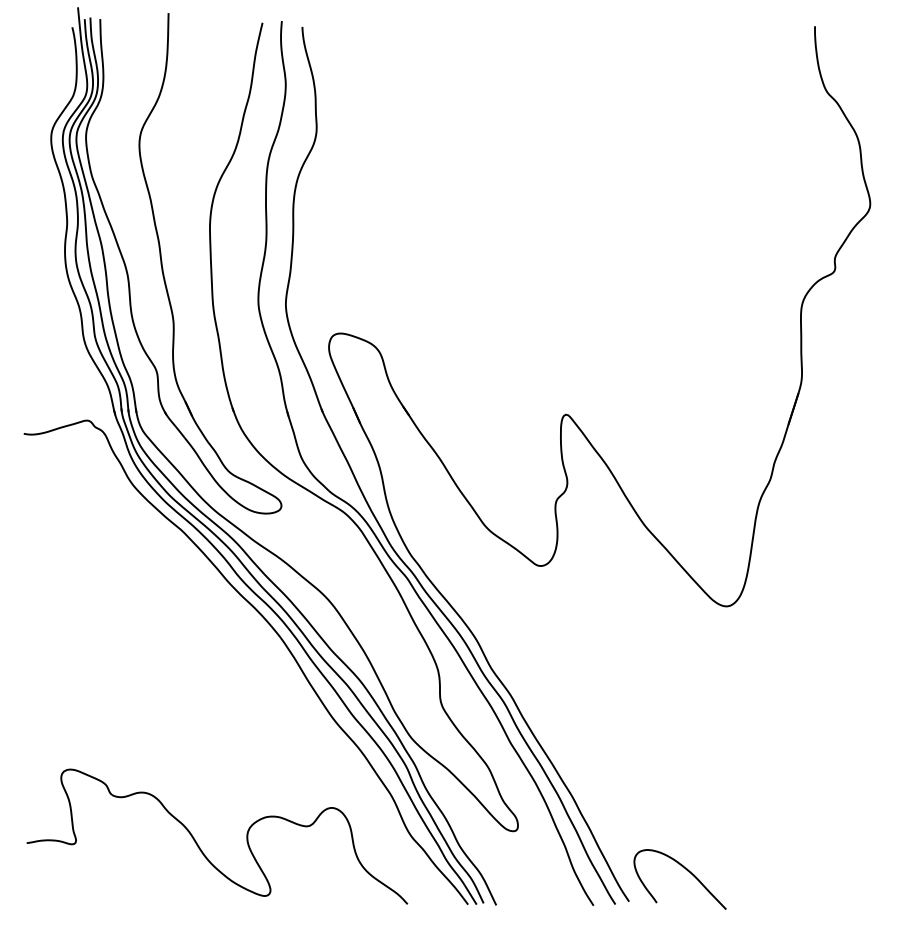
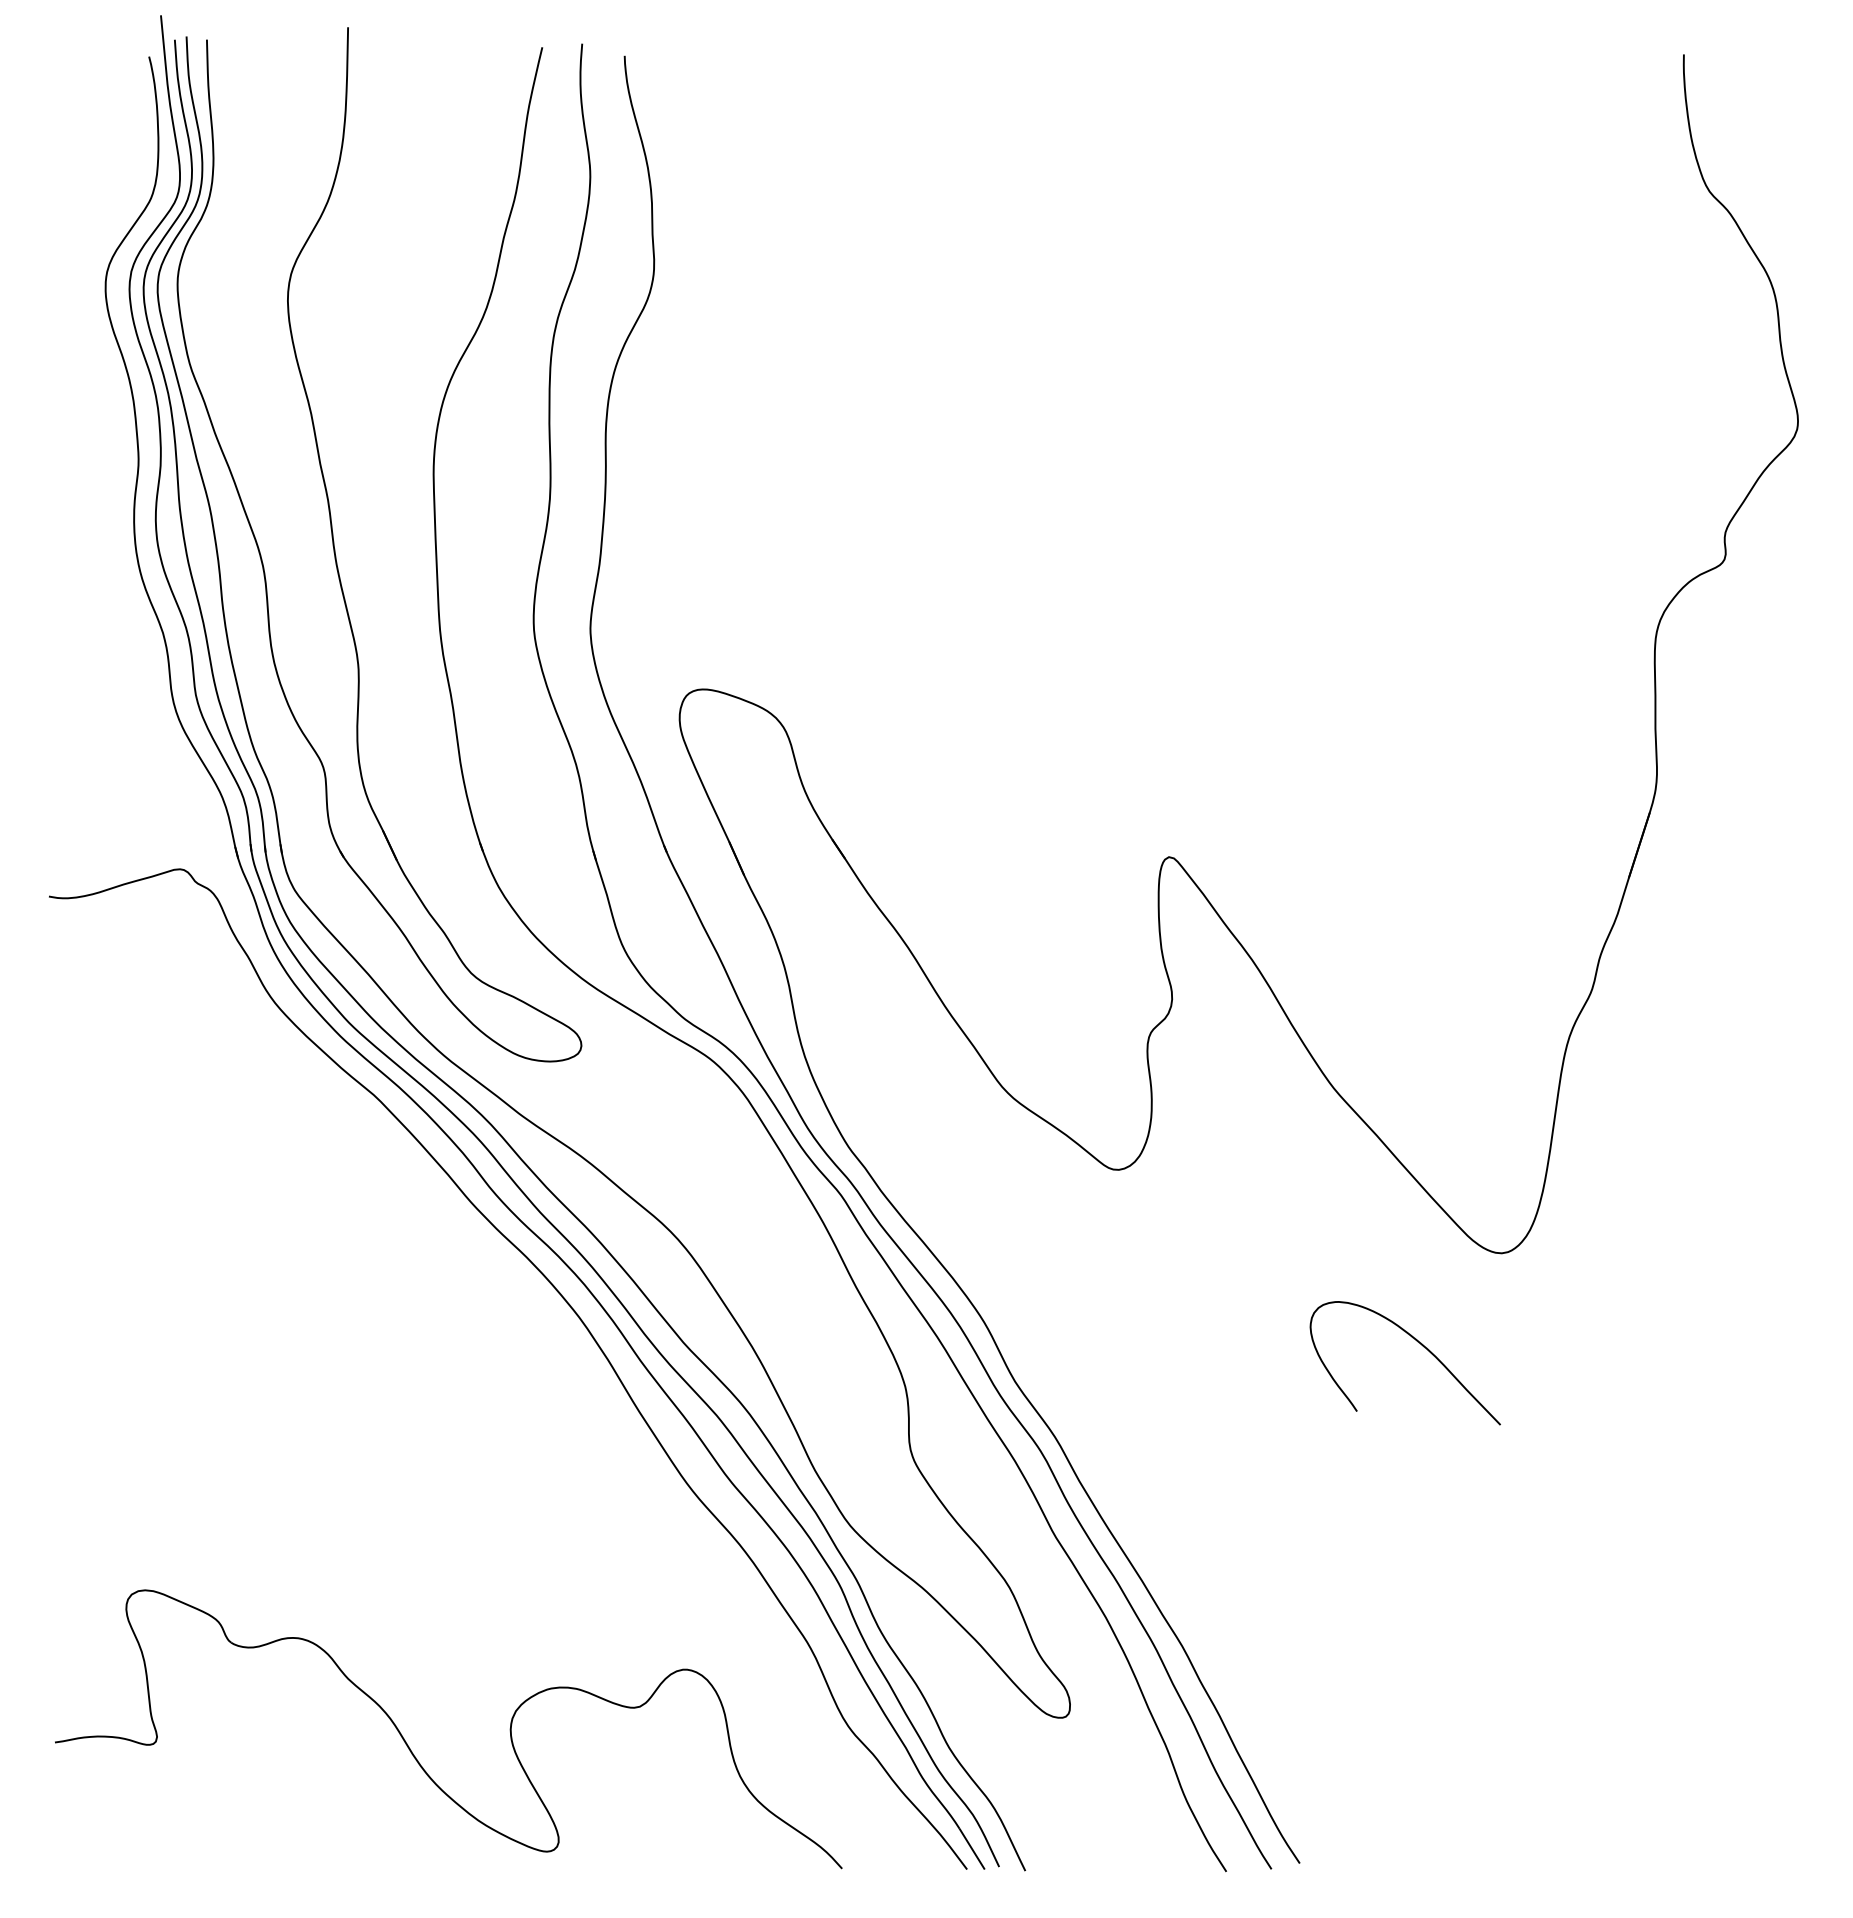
curve: (687, 871) -> (1420, 1346), moved

